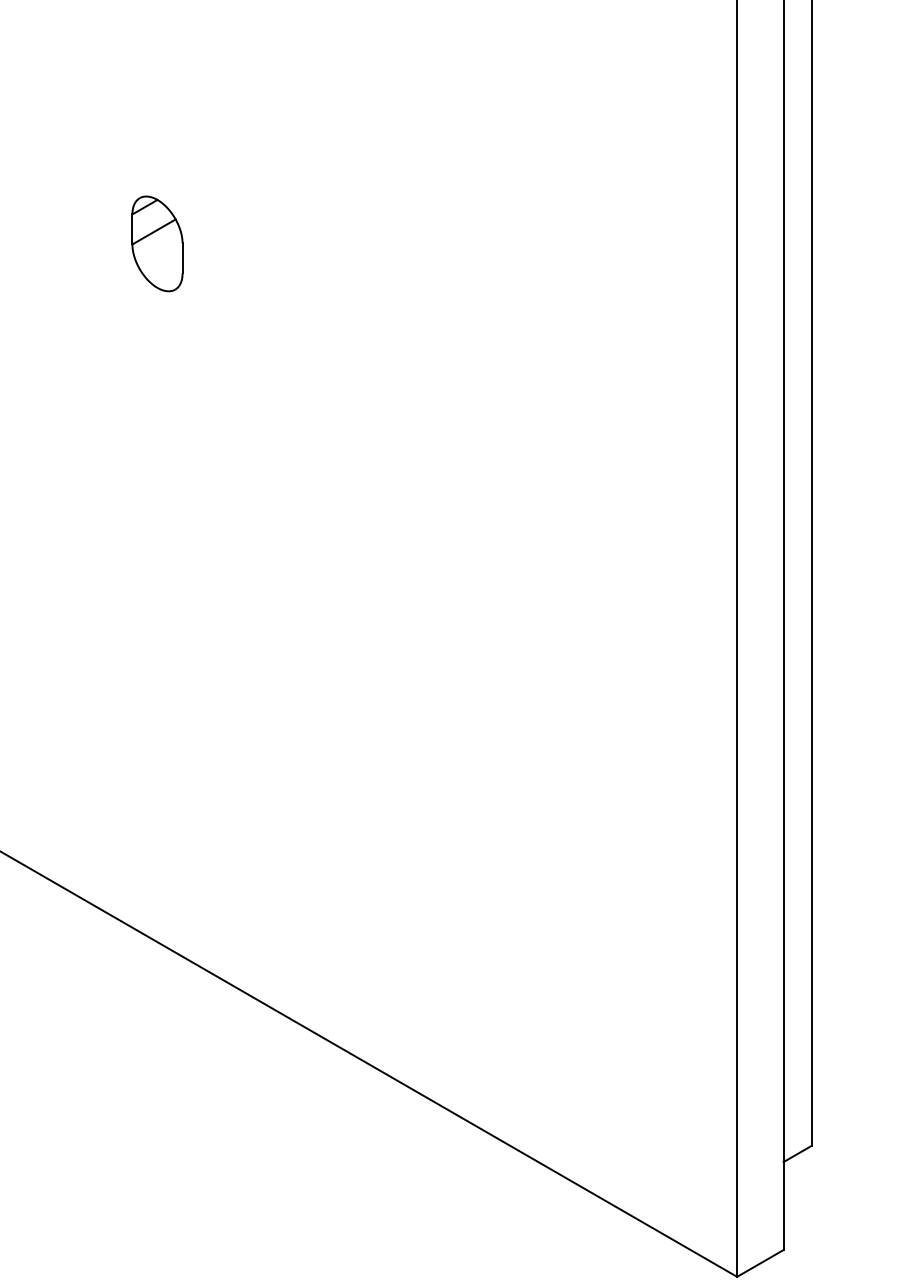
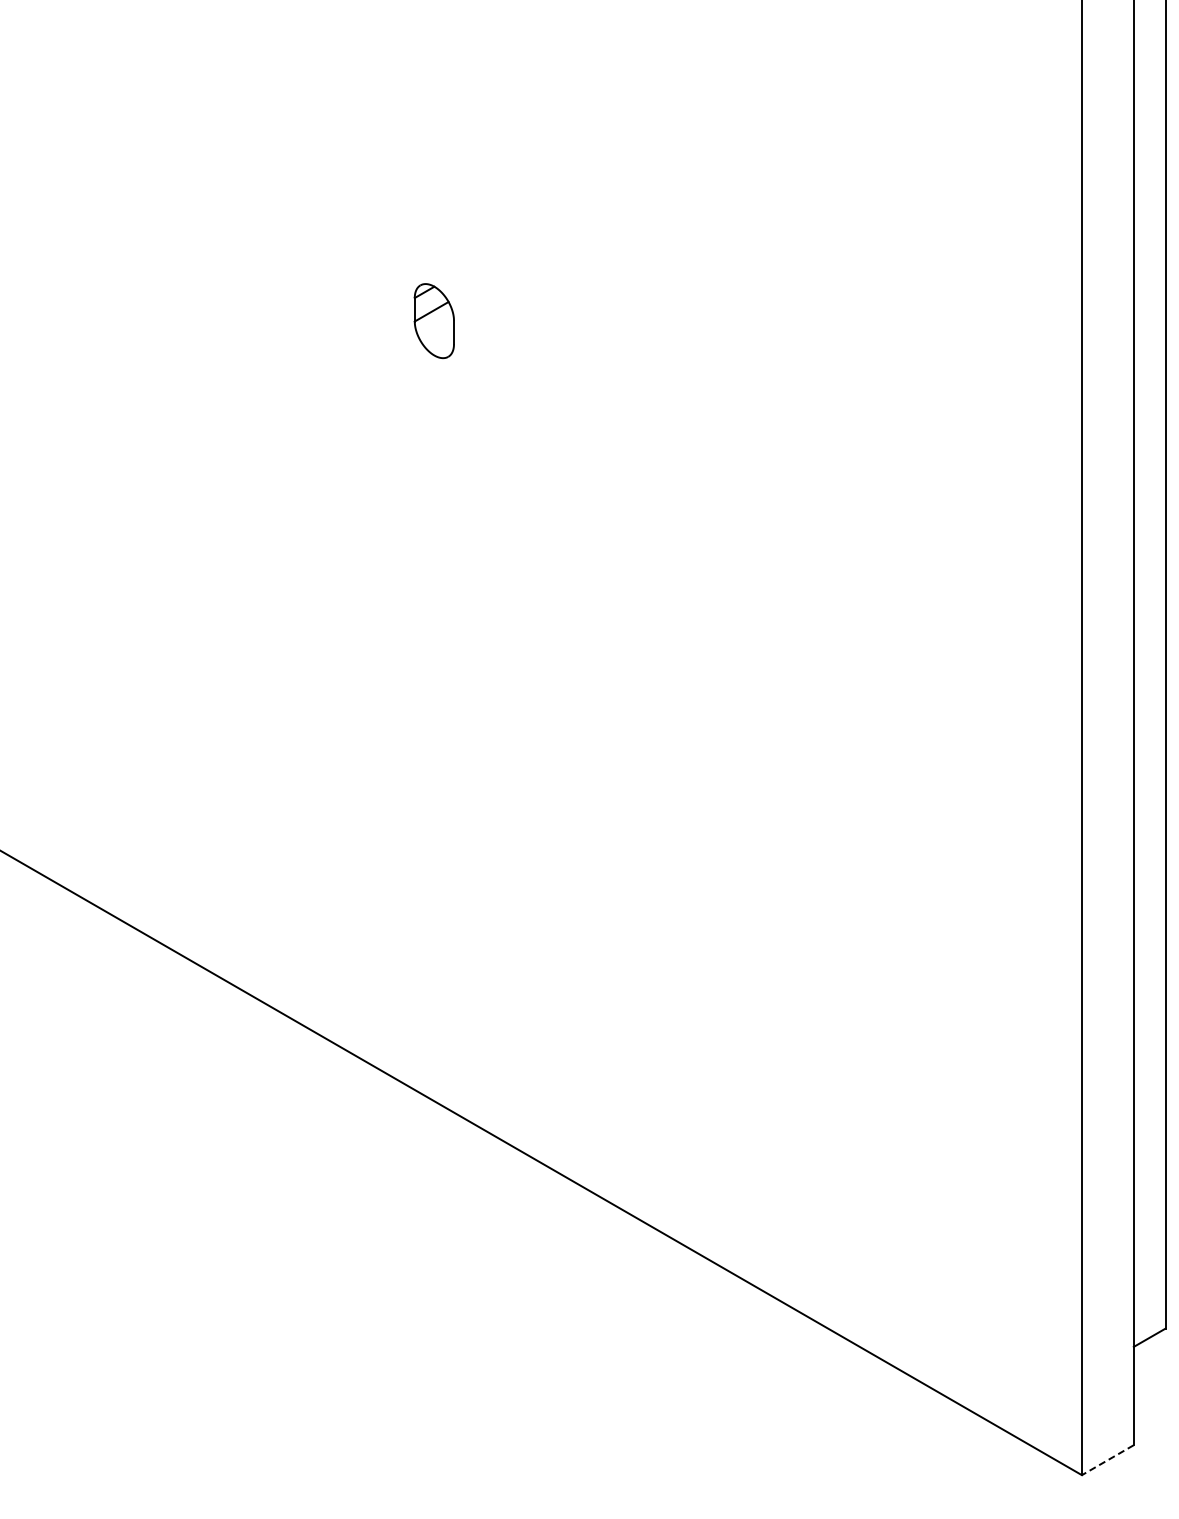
part: (157, 243) -> (434, 320), size x0.7
line: (760, 1263) -> (1107, 1460), solid -> dashed

